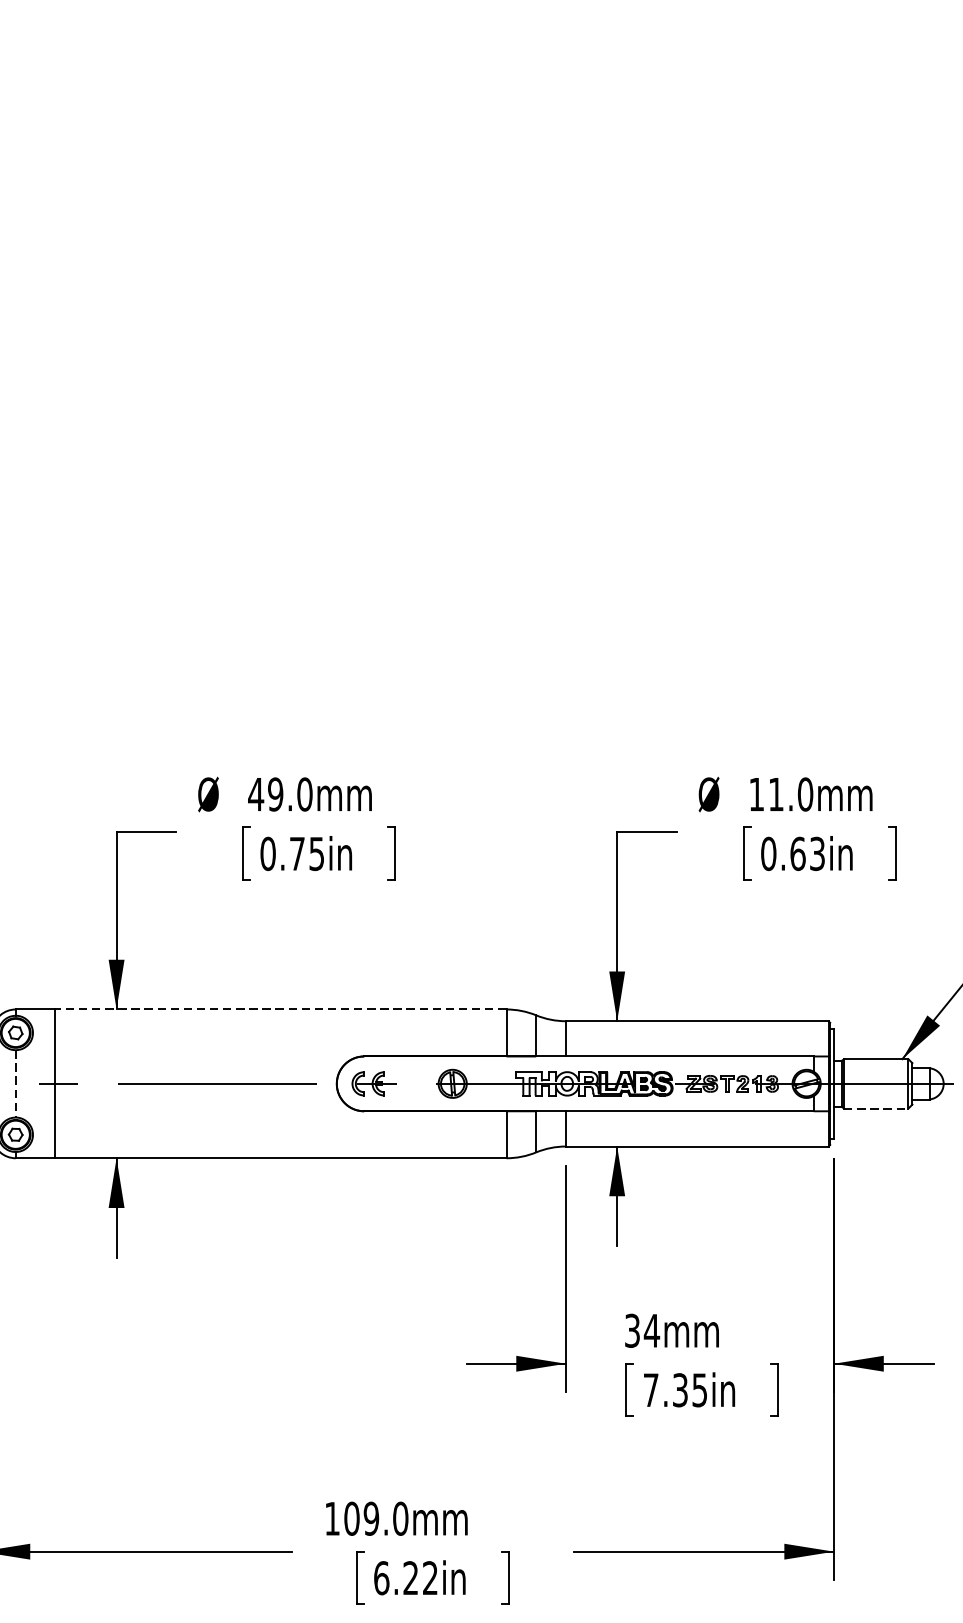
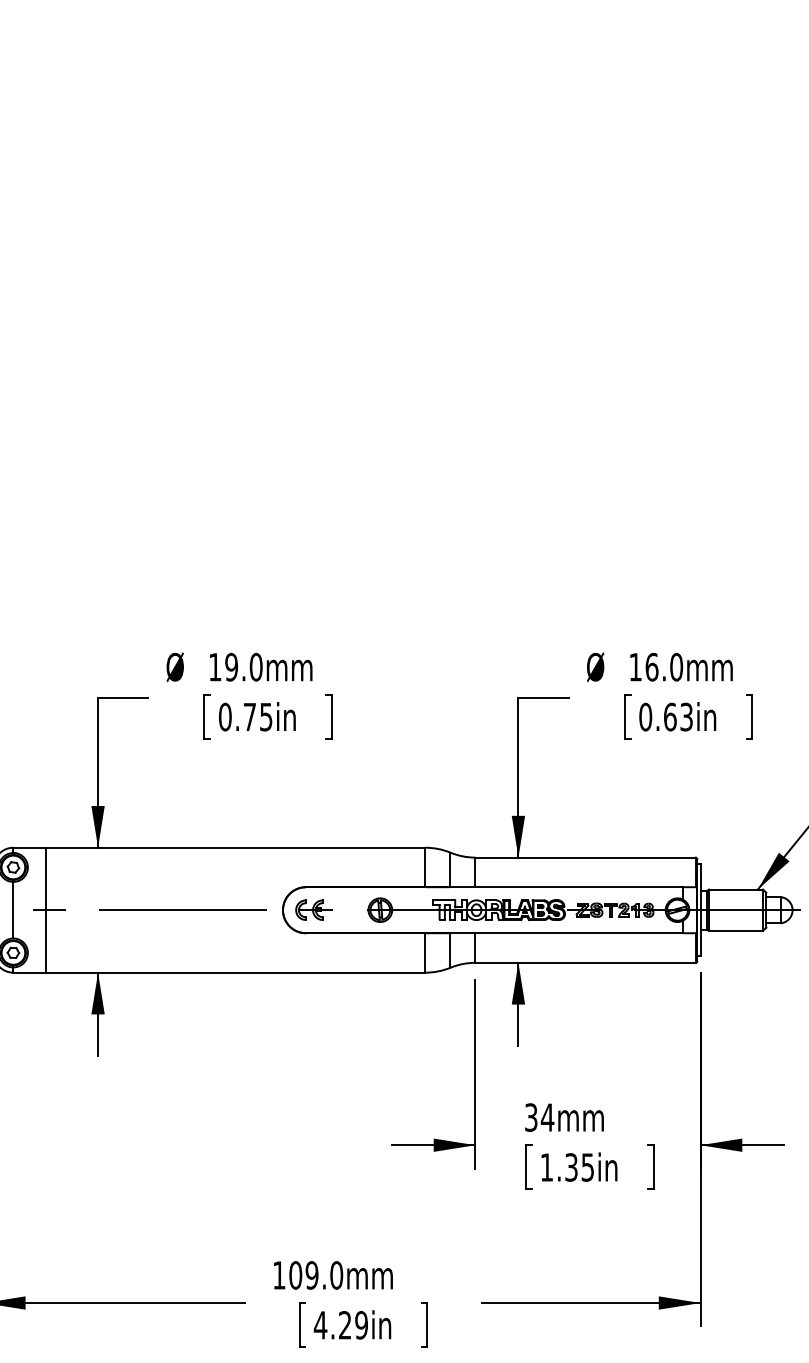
text: (775, 793) -> (651, 666), 11.0mm -> 16.0mm
text: (256, 794) -> (215, 667), 49.0mm -> 19.0mm
line: (280, 1009) -> (235, 847), dashed -> solid
line: (15, 1084) -> (13, 910), dashed -> solid
line: (876, 1108) -> (736, 930), dashed -> solid
text: (650, 1390) -> (546, 1167), 7.35in -> 1.35in
text: (405, 1578) -> (340, 1325), 6.22in -> 4.29in

